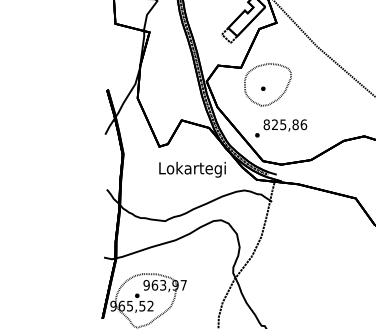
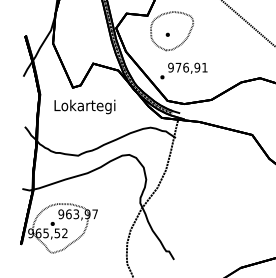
text: (285, 124) -> (188, 67), 825,86 -> 976,91
text: (192, 169) -> (84, 106), moved

